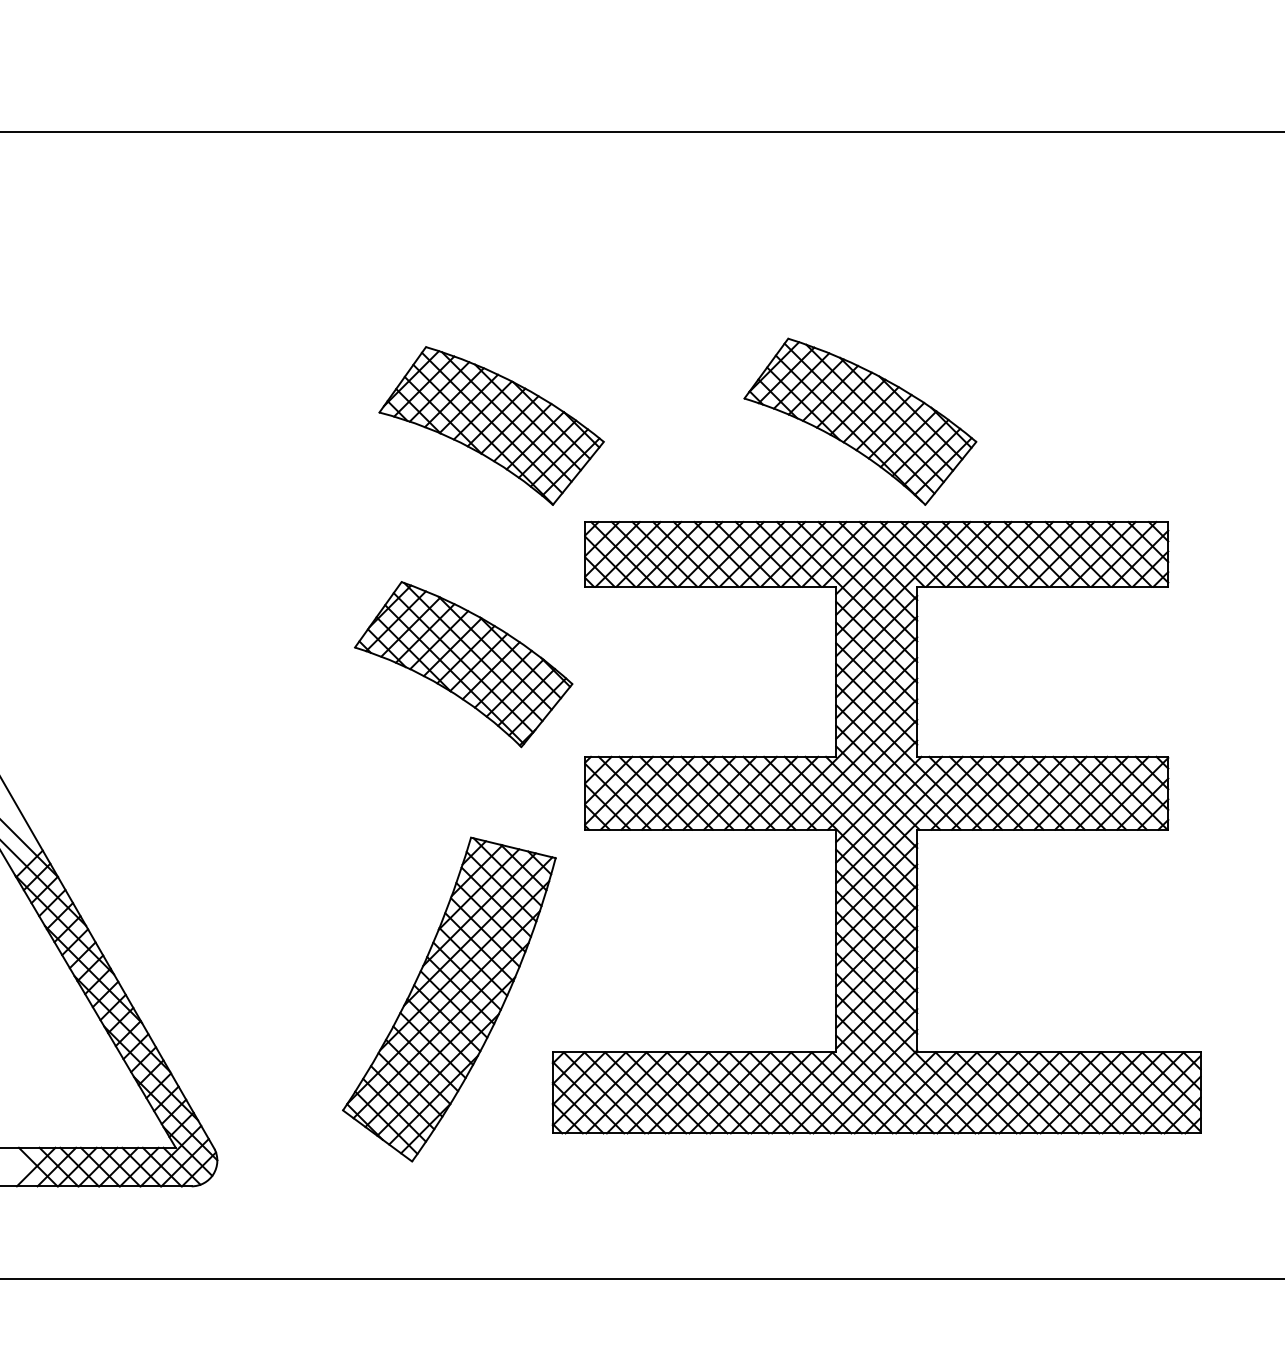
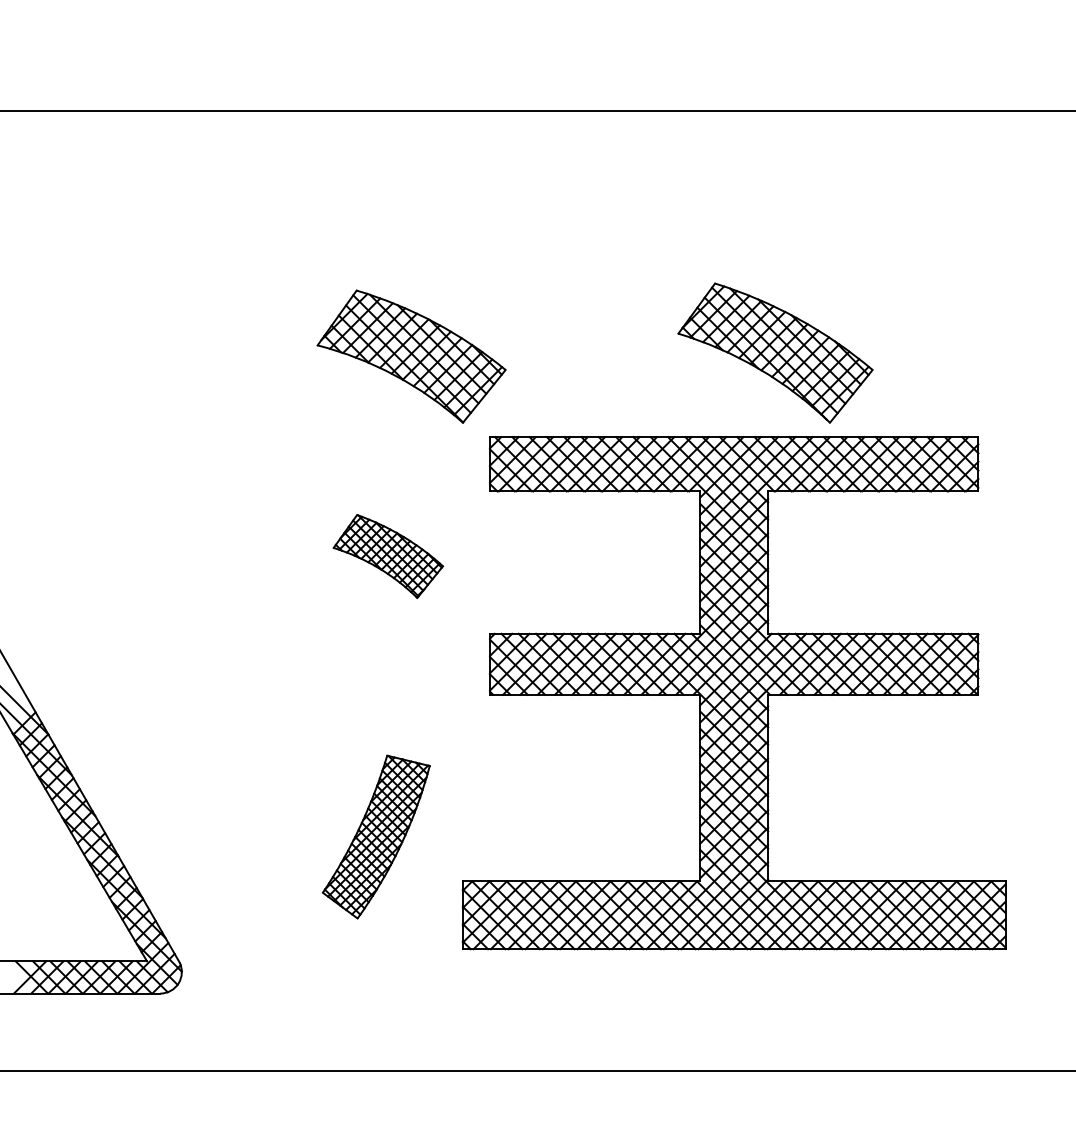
part: (860, 421) -> (775, 352), moved
part: (464, 664) -> (388, 556), size x0.6
part: (449, 998) -> (376, 836), size x0.6

